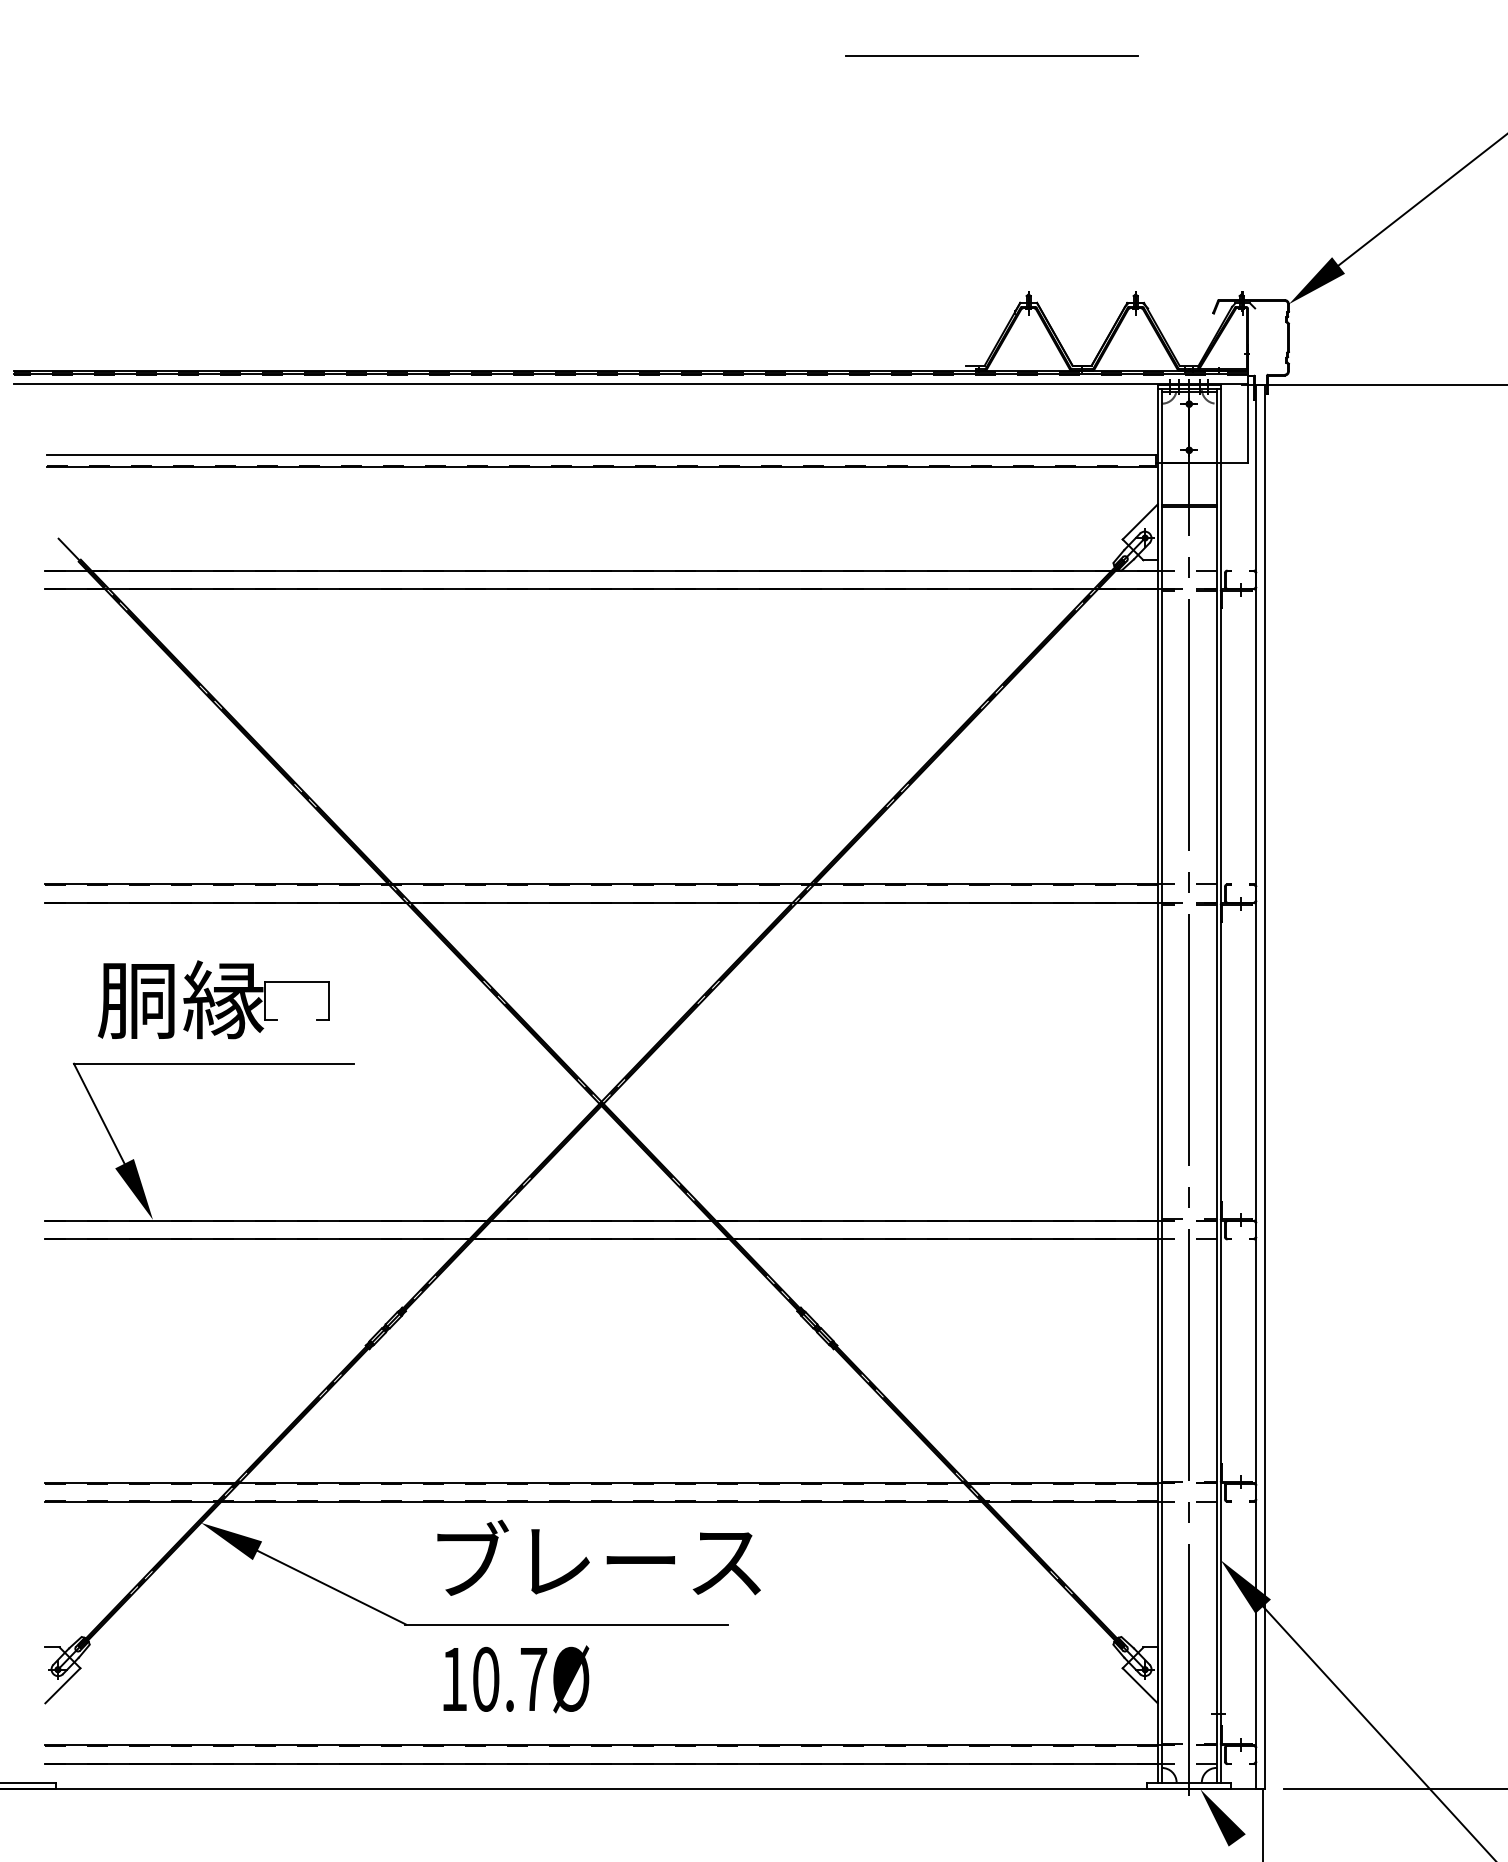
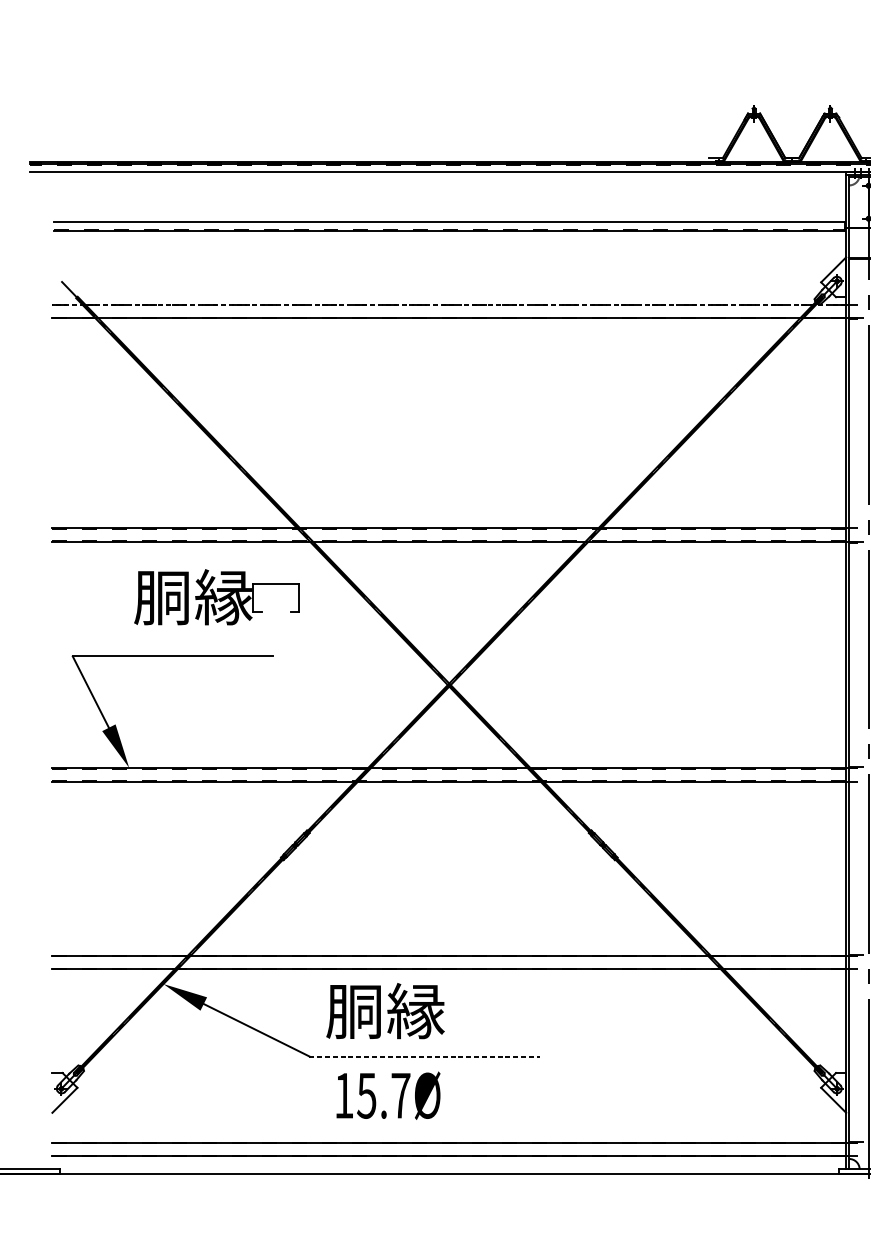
line: (601, 570) -> (449, 304), solid -> dashed
part: (213, 999) -> (216, 597), moved
text: (594, 1559) -> (444, 1010), ブレース -> 胴縁
line: (566, 1624) -> (424, 1056), solid -> dashed
text: (485, 1678) -> (366, 1095), 10.7Ø -> 15.7Ø

